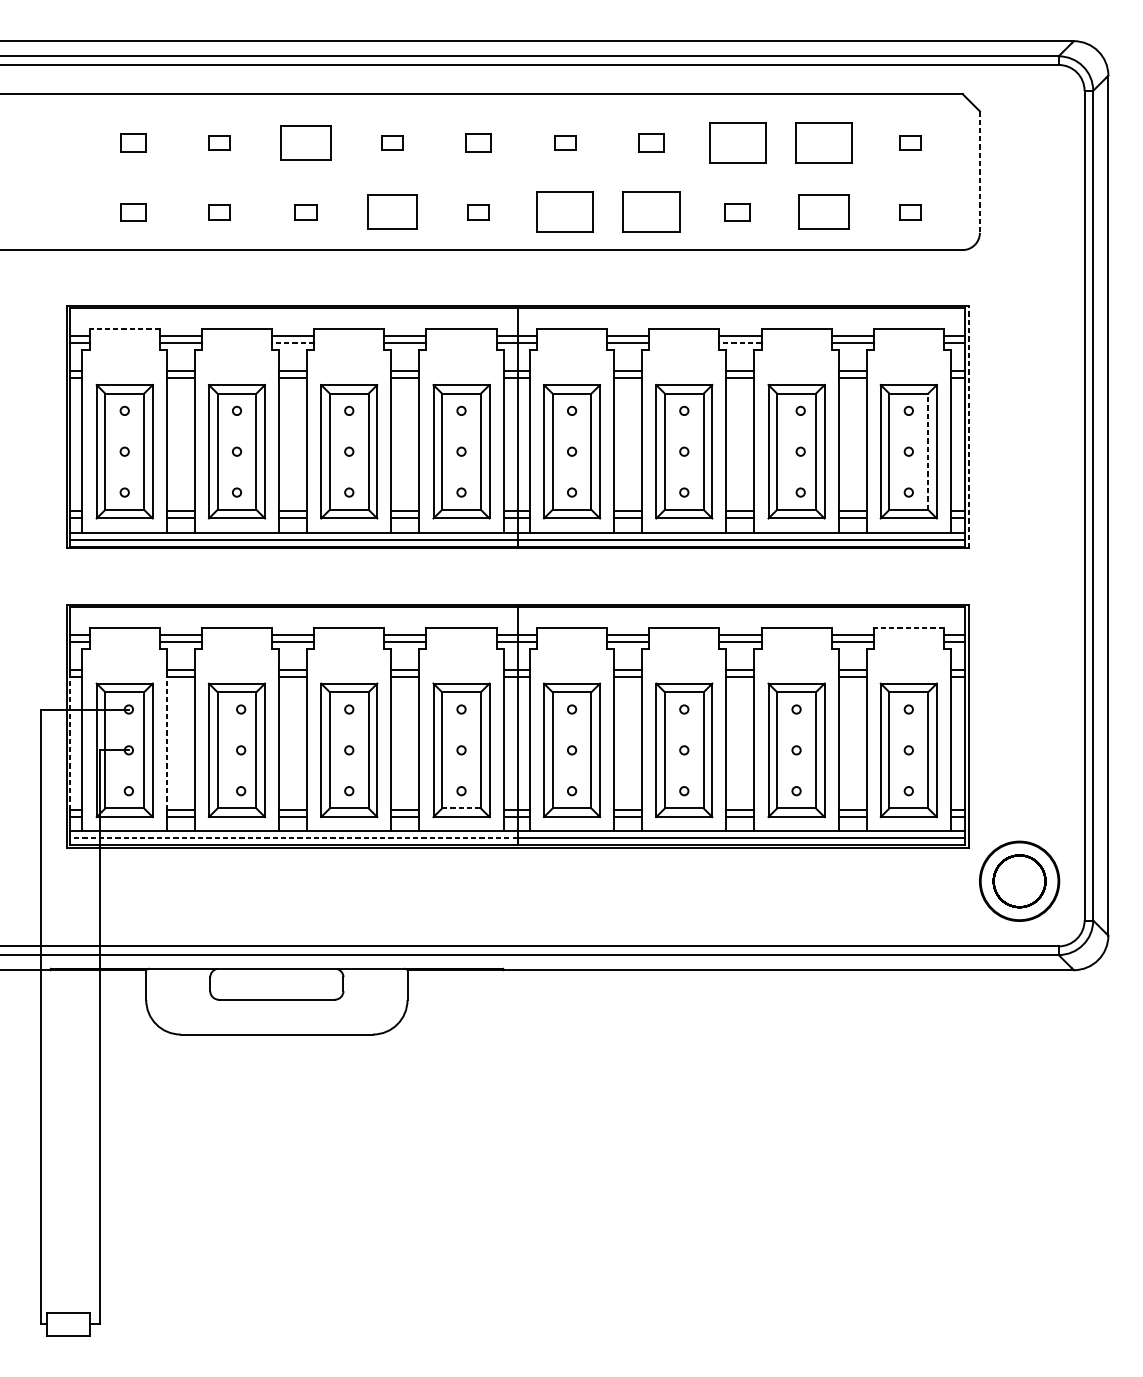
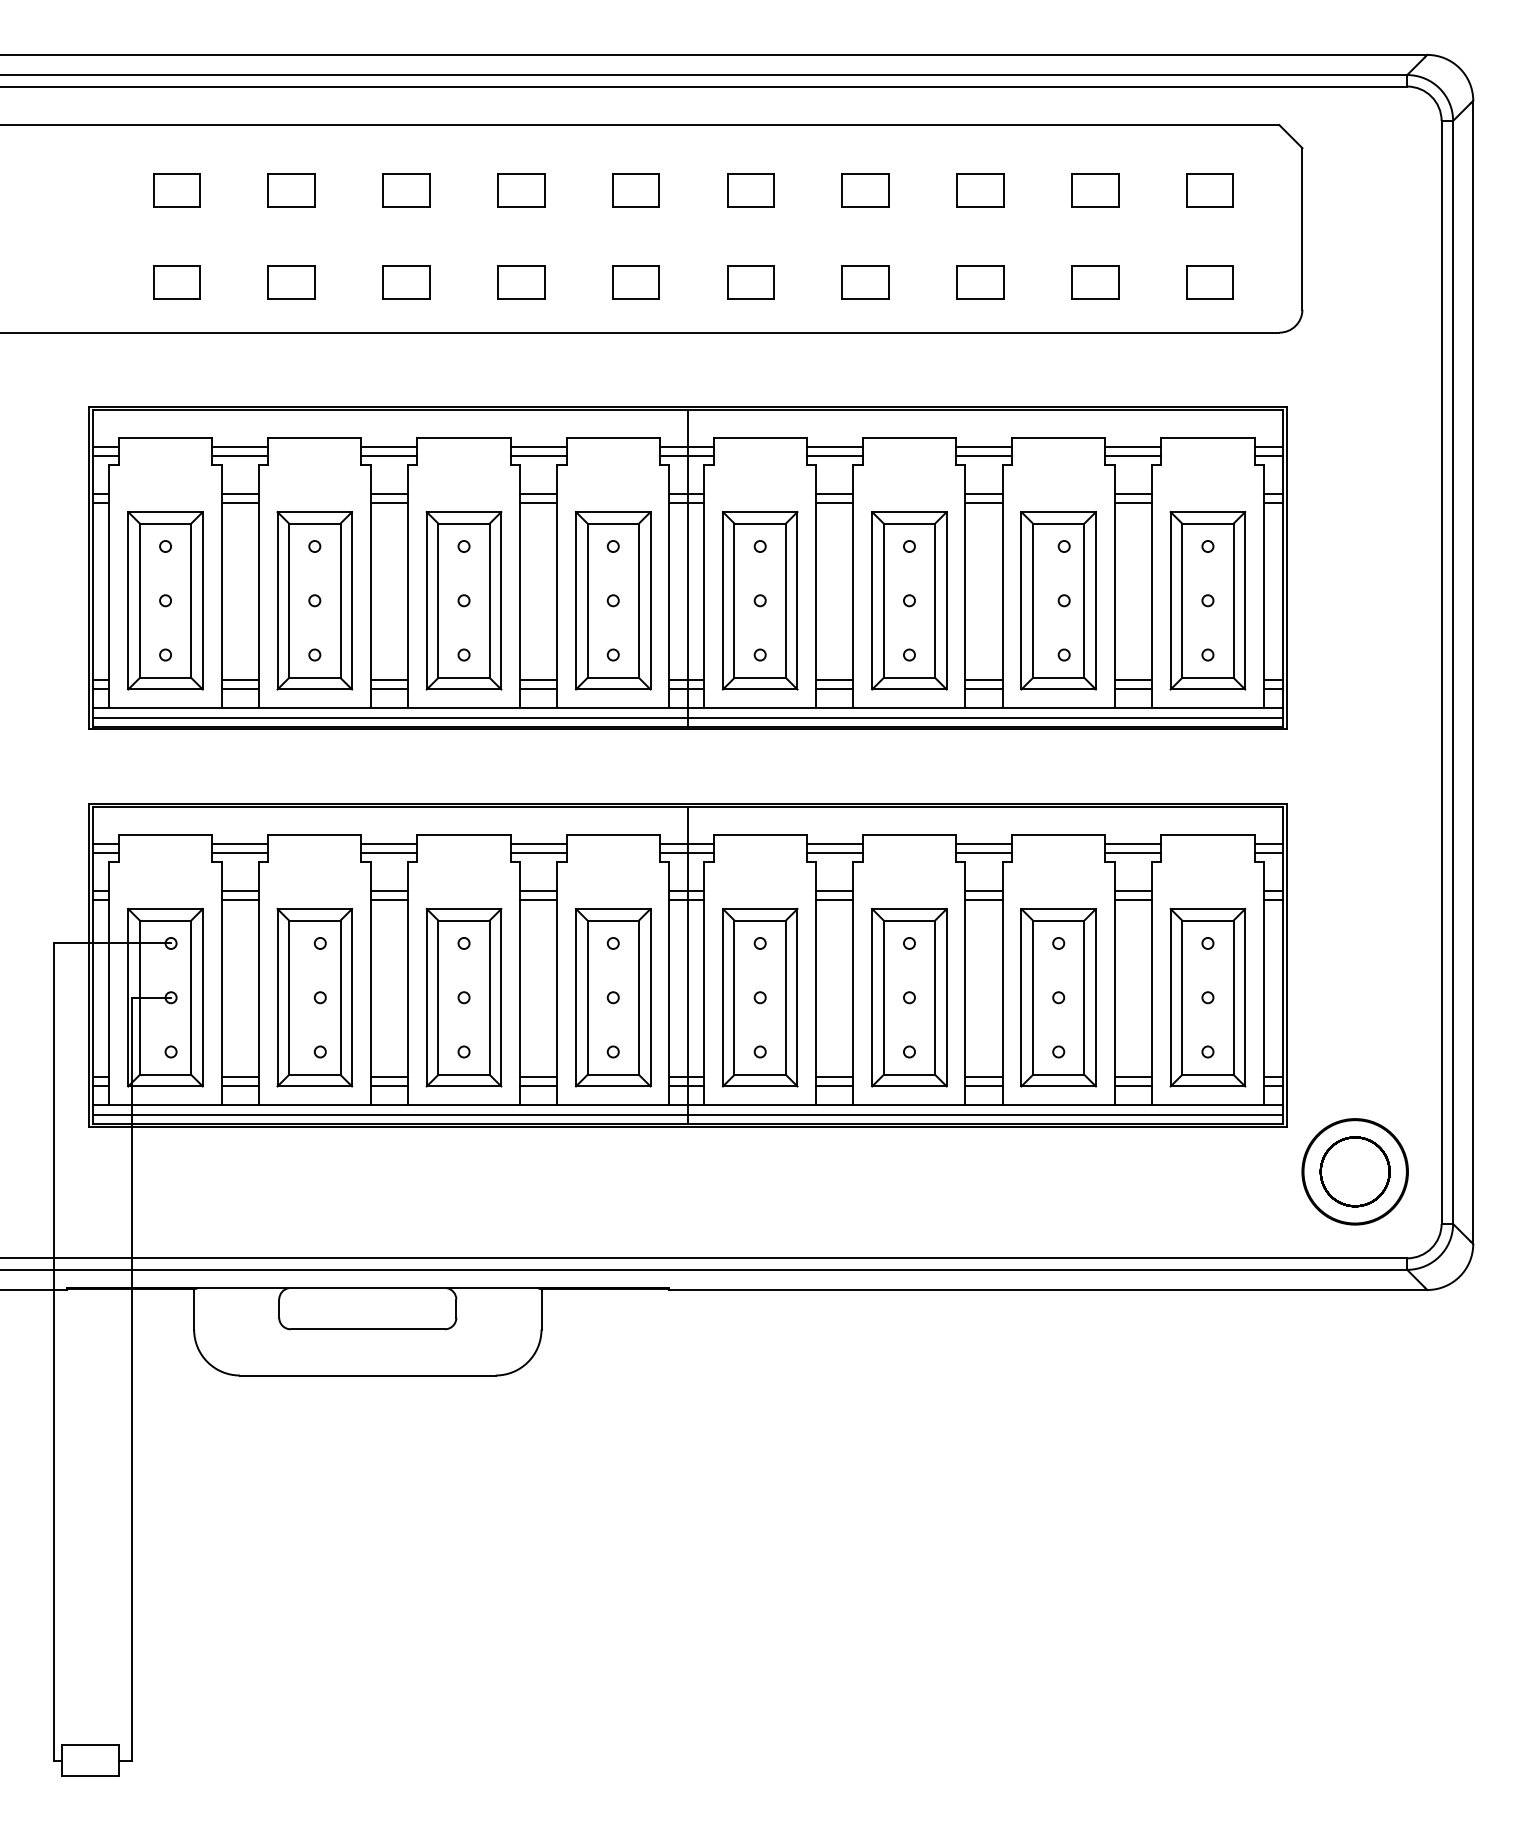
part: (132, 143) -> (176, 190), size x1.43
part: (219, 143) -> (291, 190), size x1.67
part: (305, 143) -> (406, 190), size x0.71
part: (392, 143) -> (521, 190), size x1.67
part: (478, 143) -> (635, 190), size x1.43
part: (564, 143) -> (750, 190), size x1.67
part: (651, 143) -> (865, 190), size x1.43
part: (737, 143) -> (980, 190), size x0.62
part: (824, 143) -> (1095, 190), size x0.62
part: (909, 143) -> (1209, 190), size x1.67
line: (979, 171) -> (1302, 228), dashed -> solid
part: (132, 212) -> (176, 282), size x1.43
part: (219, 212) -> (291, 282), size x1.67
part: (305, 212) -> (406, 282), size x1.67
part: (392, 212) -> (521, 282), size x0.71
part: (478, 212) -> (635, 282), size x1.67
part: (564, 212) -> (750, 282), size x0.62
part: (651, 212) -> (865, 282), size x0.62
part: (737, 212) -> (980, 282), size x1.43
part: (824, 212) -> (1095, 282), size x0.71
part: (909, 212) -> (1209, 282), size x1.67
line: (124, 328) -> (165, 437), dashed -> solid
line: (293, 343) -> (389, 456), dashed -> solid
line: (740, 343) -> (984, 456), dashed -> solid
line: (968, 426) -> (1287, 567), dashed -> solid
line: (928, 451) -> (1233, 600), dashed -> solid
line: (908, 627) -> (1207, 834), dashed -> solid
line: (70, 743) -> (93, 988), dashed -> solid
line: (166, 743) -> (221, 988), dashed -> solid
line: (461, 808) -> (613, 1074), dashed -> solid
line: (293, 838) -> (390, 1114), dashed -> solid

